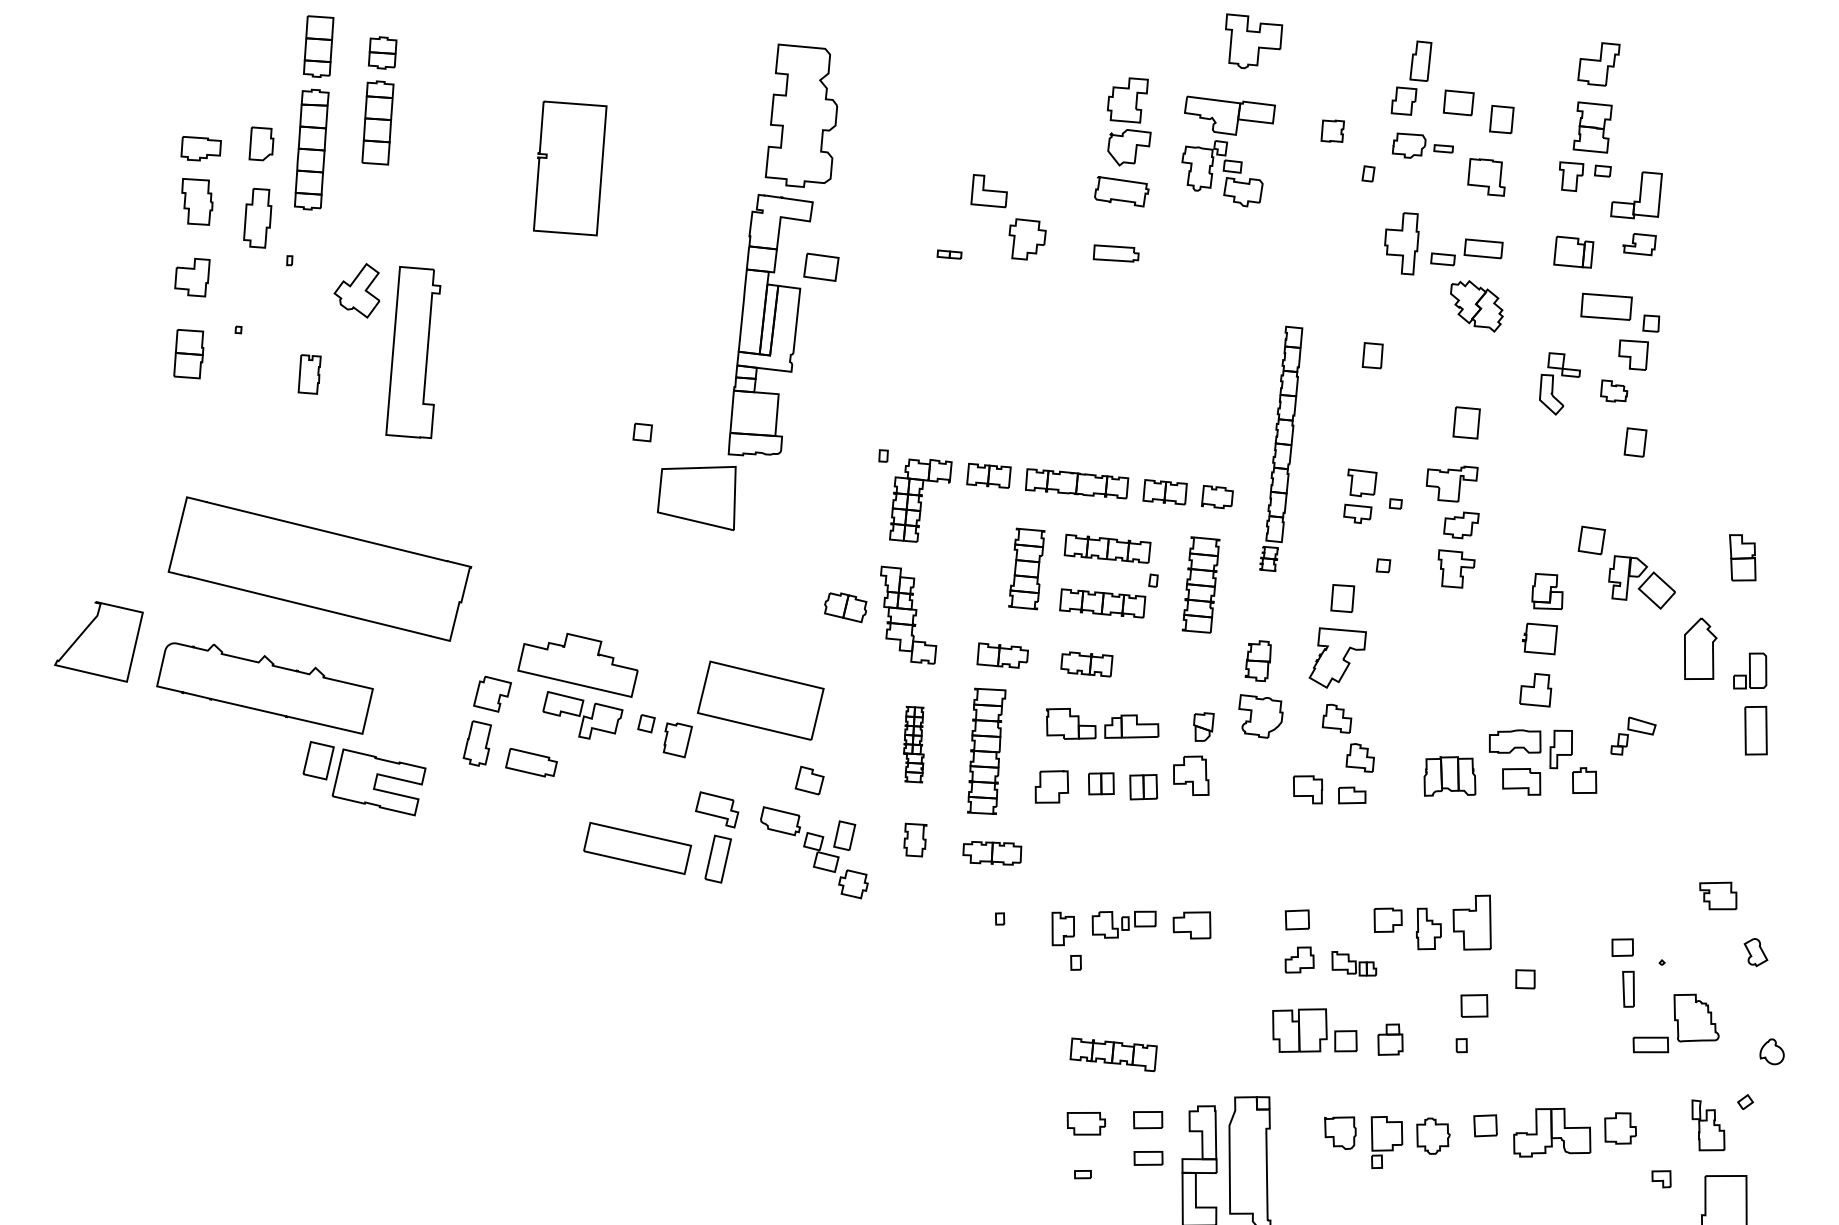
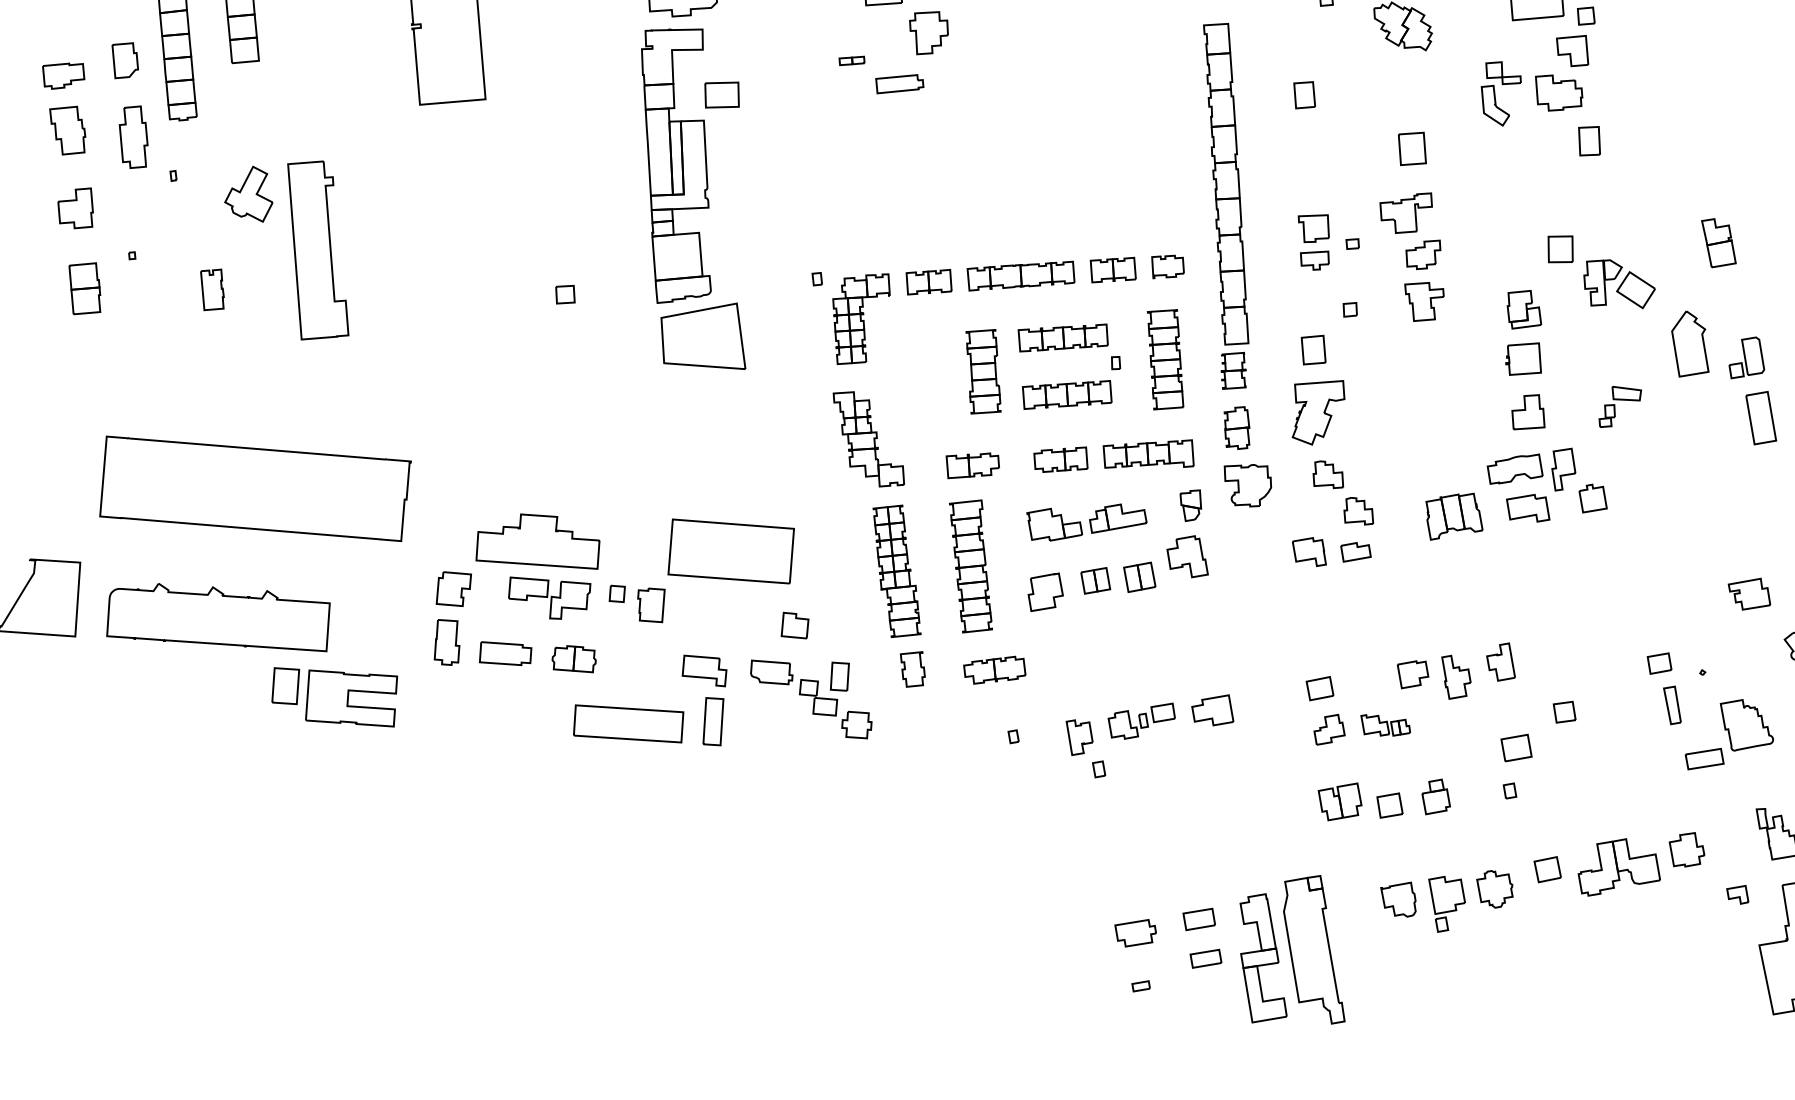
part: (1115, 253) -> (898, 83), moved
part: (1613, 390) -> (1558, 91), size x1.67
part: (1281, 448) -> (1225, 205), size x1.43
part: (696, 498) -> (701, 342), moved
part: (845, 607) -> (573, 659), moved
part: (1633, 735) -> (1620, 404), moved
part: (913, 744) -> (895, 571), size x1.67
part: (1471, 922) -> (1499, 662), size x0.62
part: (1299, 1030) -> (1340, 802), size x0.71
part: (1113, 1054) -> (1148, 455), moved

